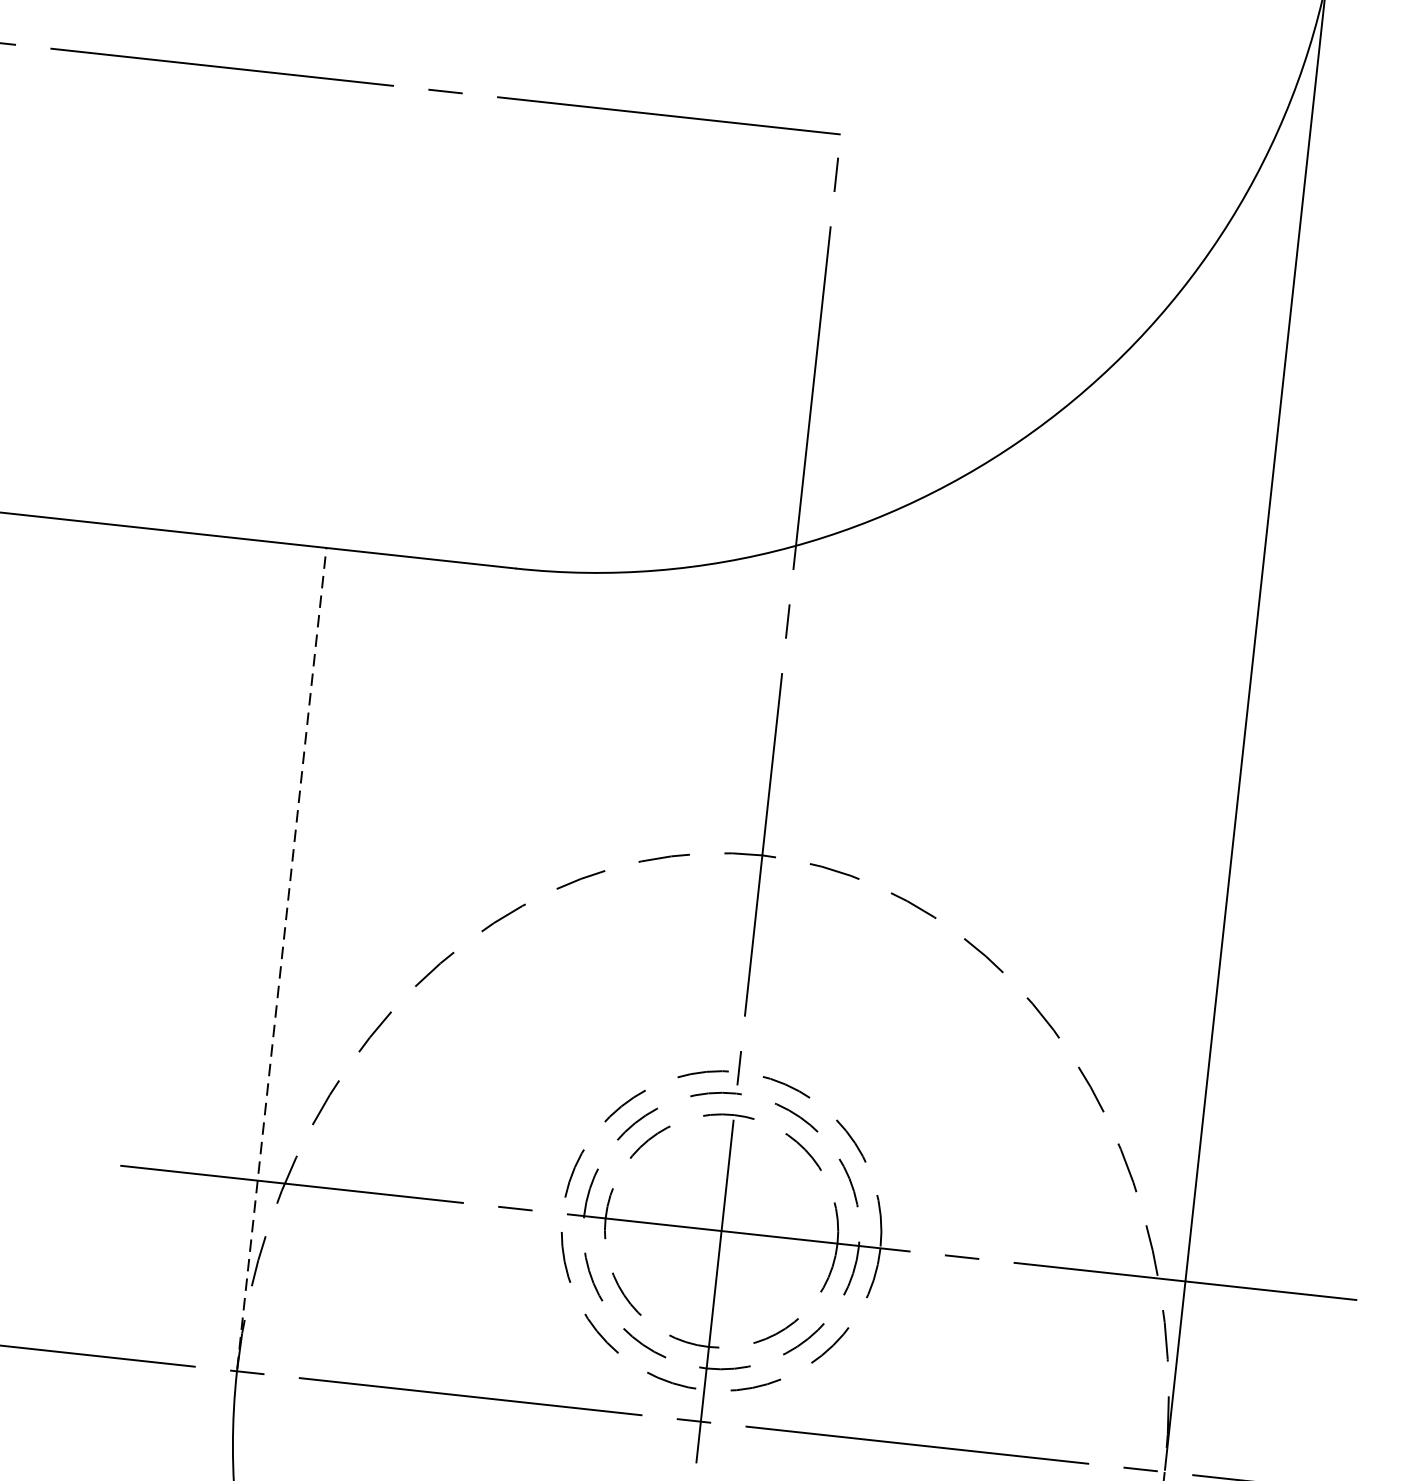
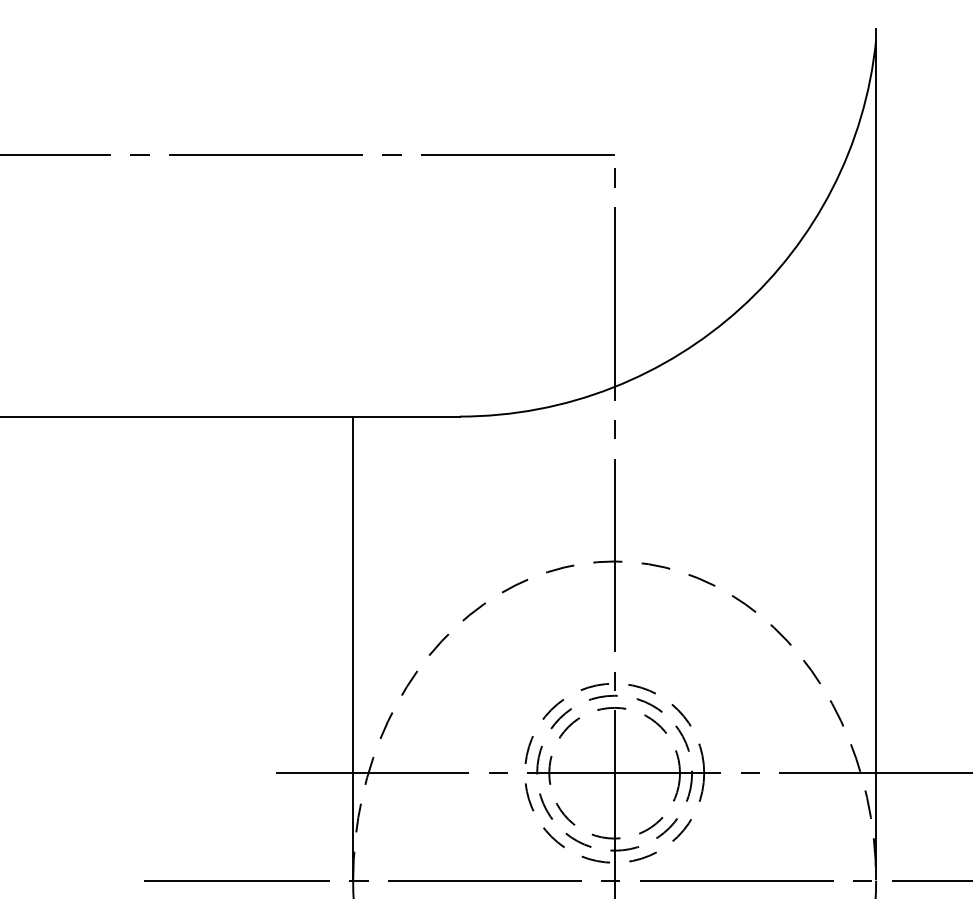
line: (282, 957) -> (353, 647), dashed -> solid

